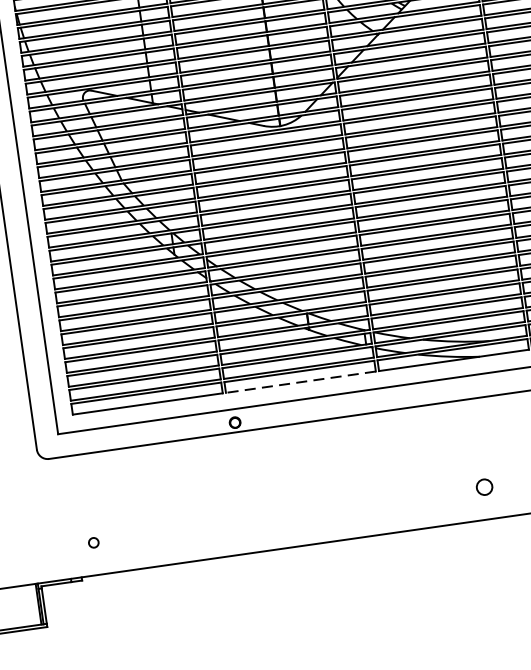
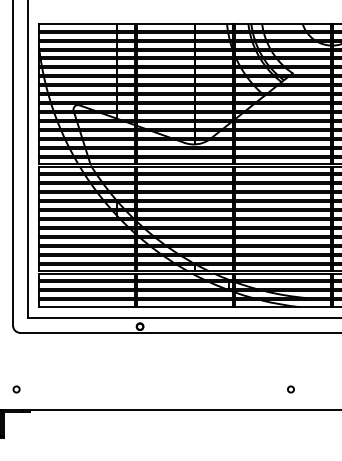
line: (300, 382) -> (184, 307), dashed -> solid
circle: (483, 487) -> (290, 389), size x0.62
circle: (93, 542) -> (16, 389), moved

